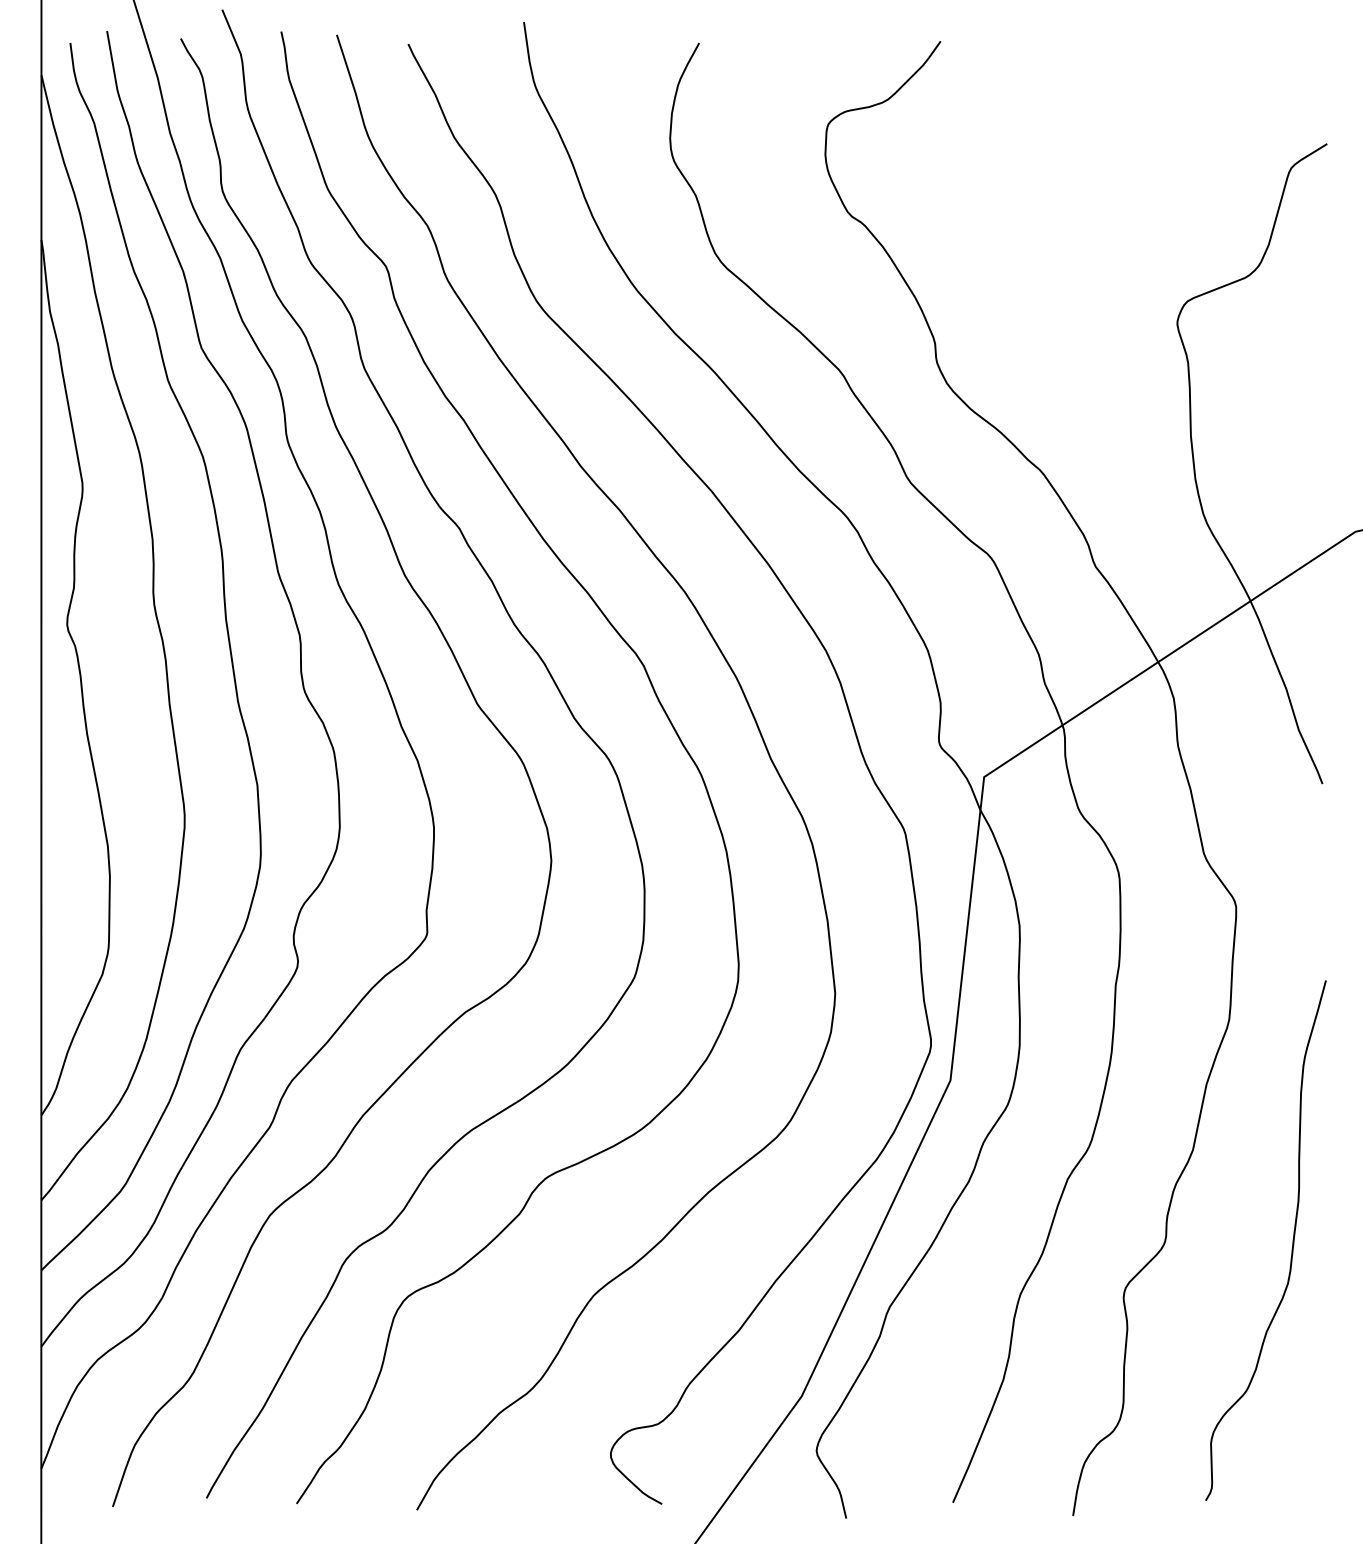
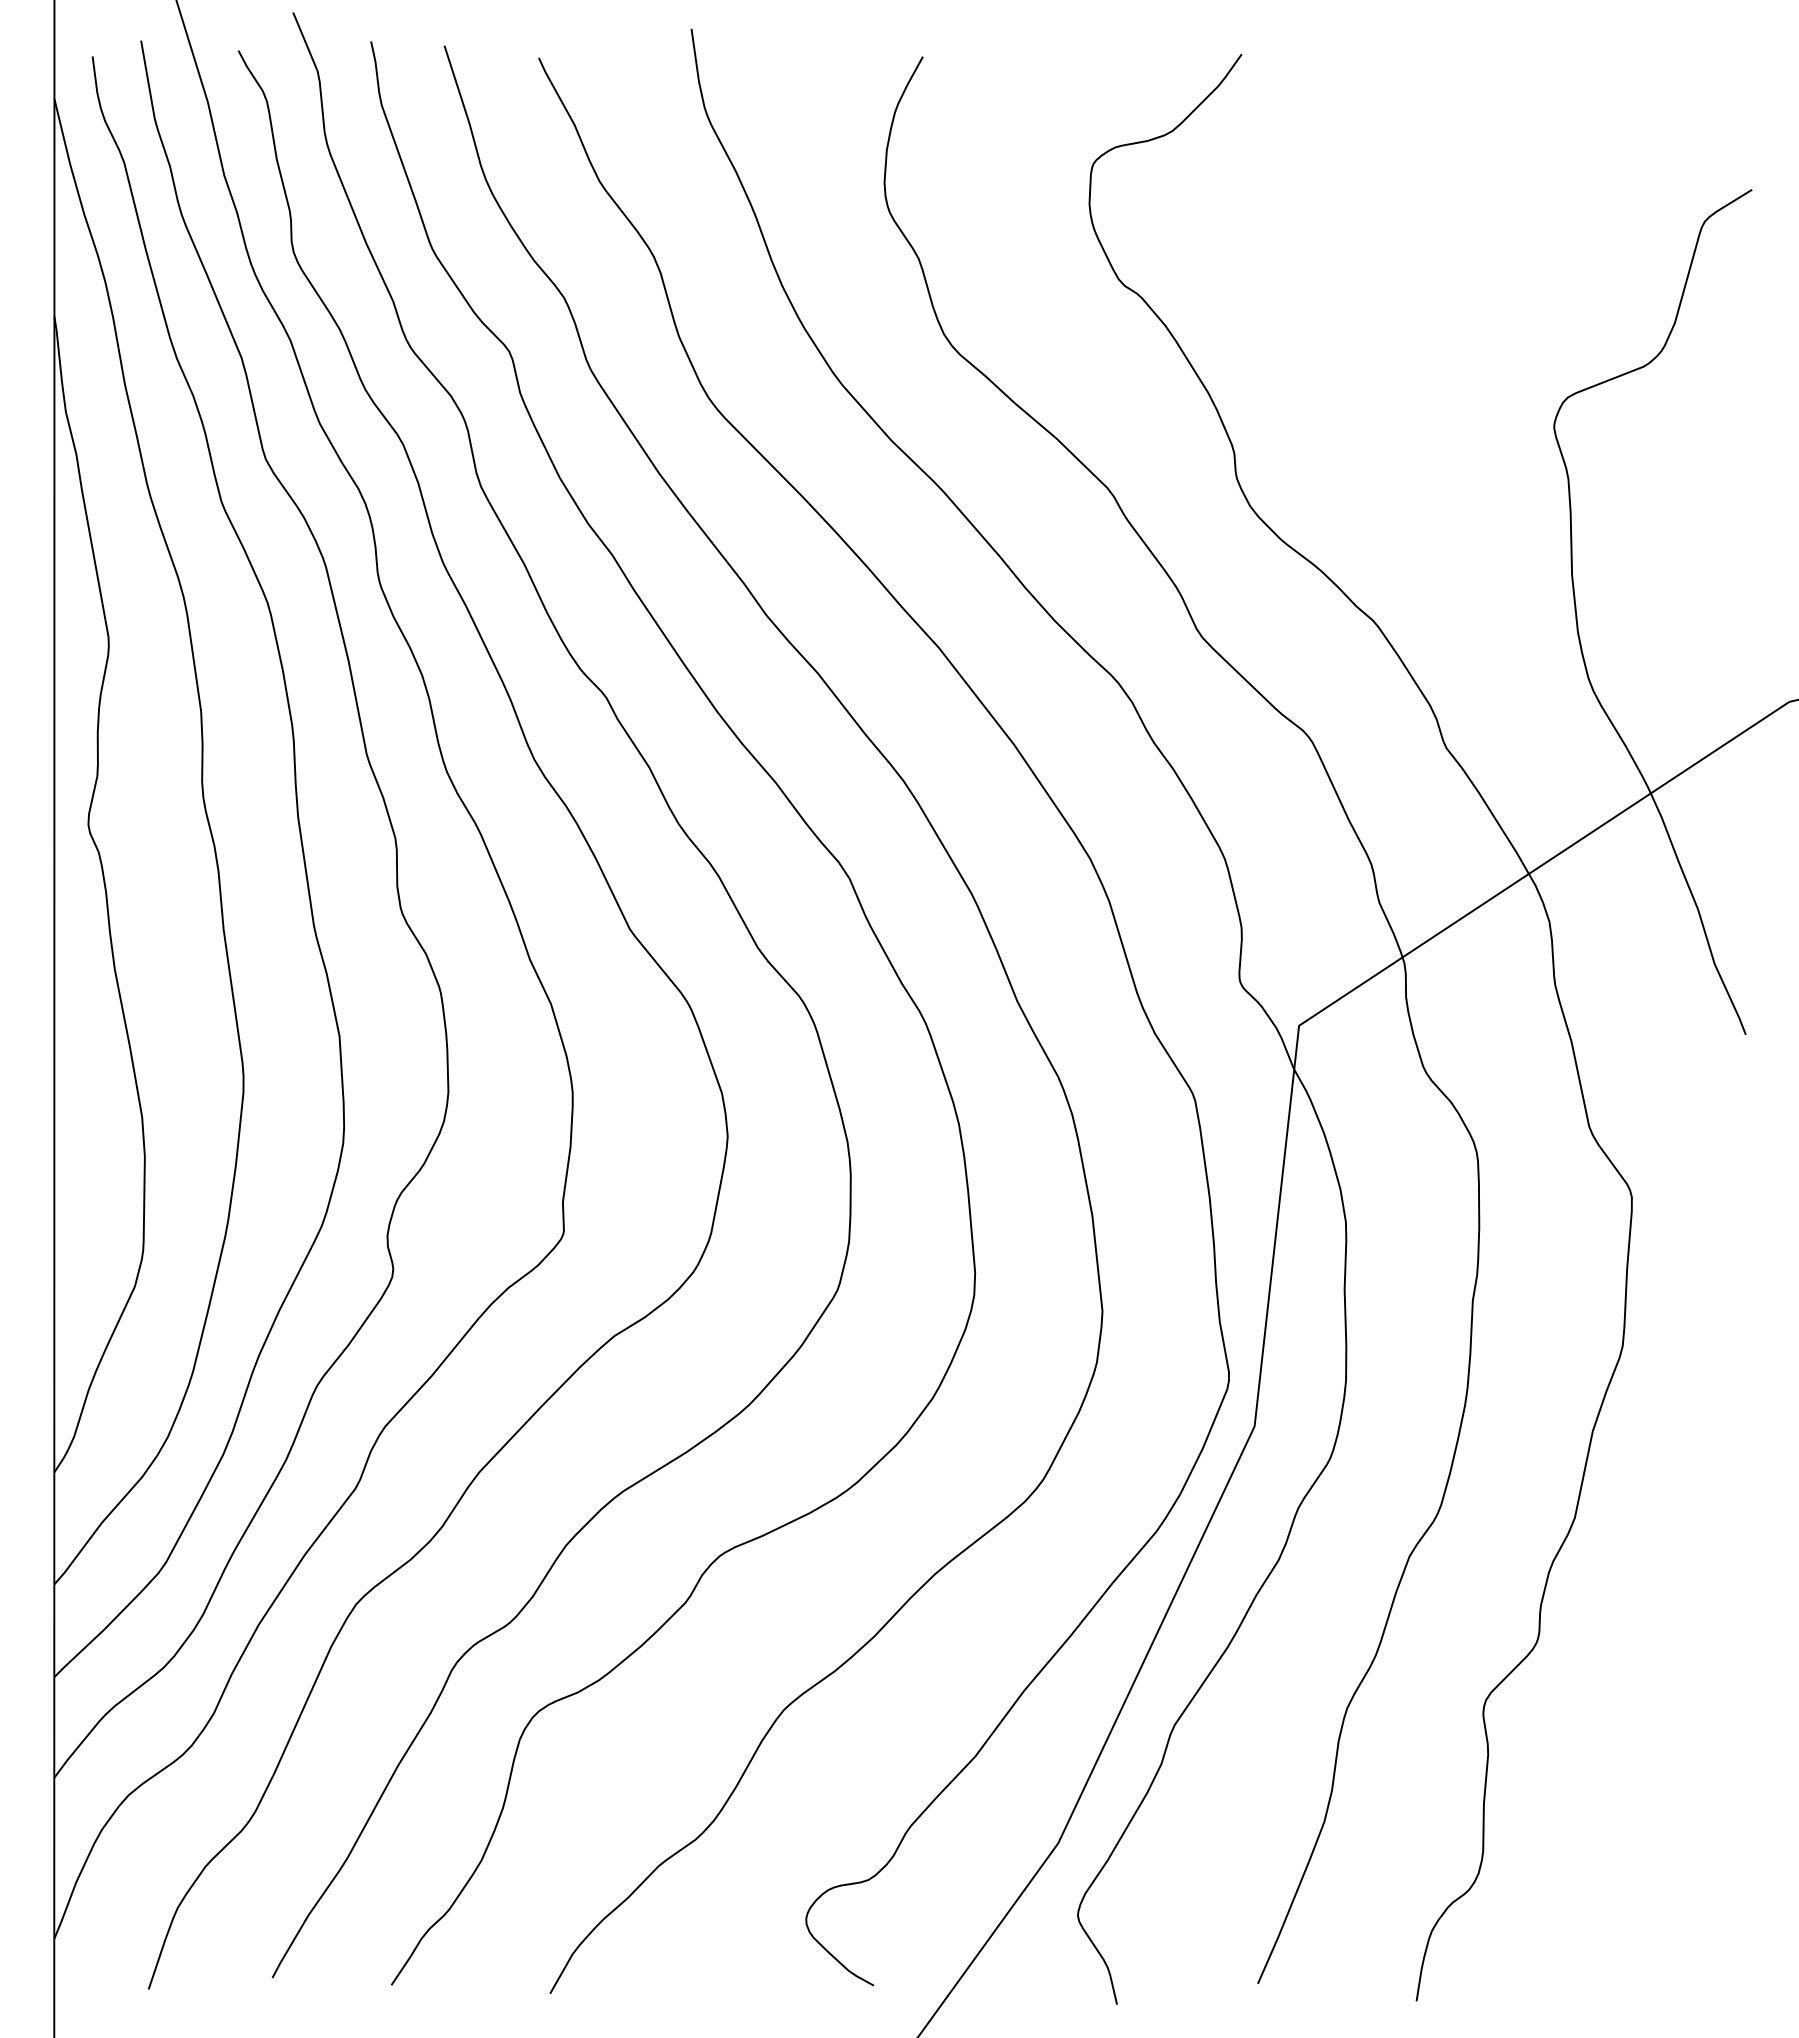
curve: (1292, 1240) -> (1706, 1637), removed

